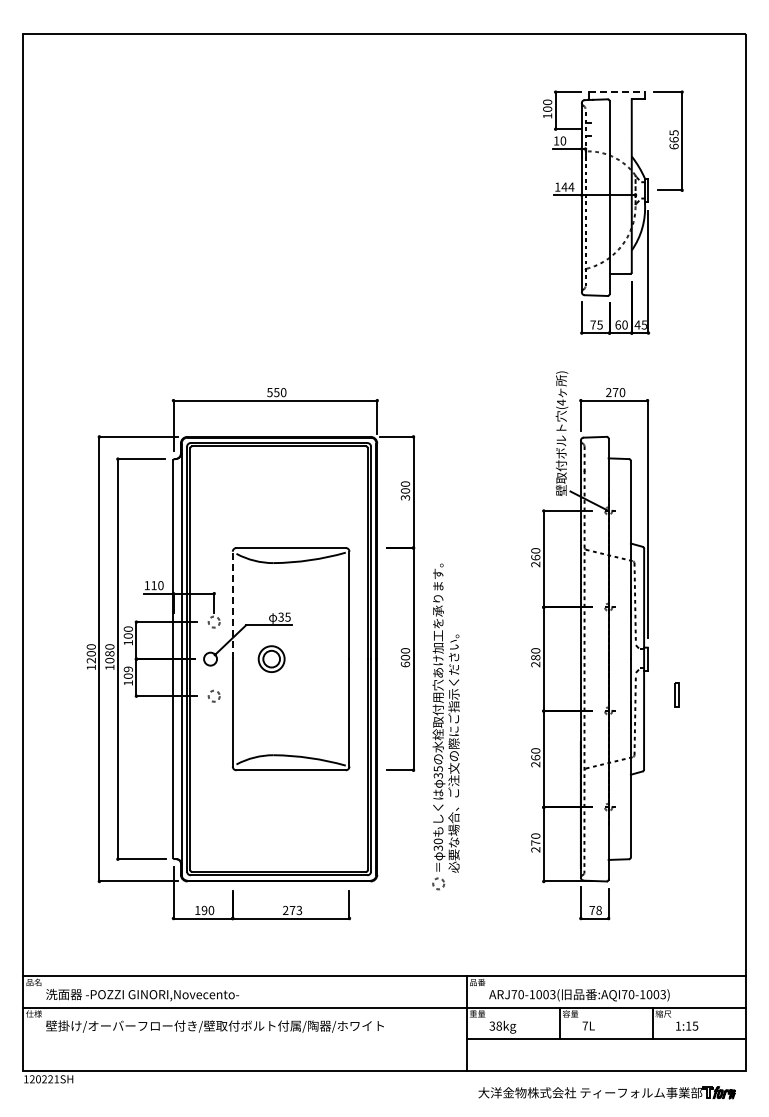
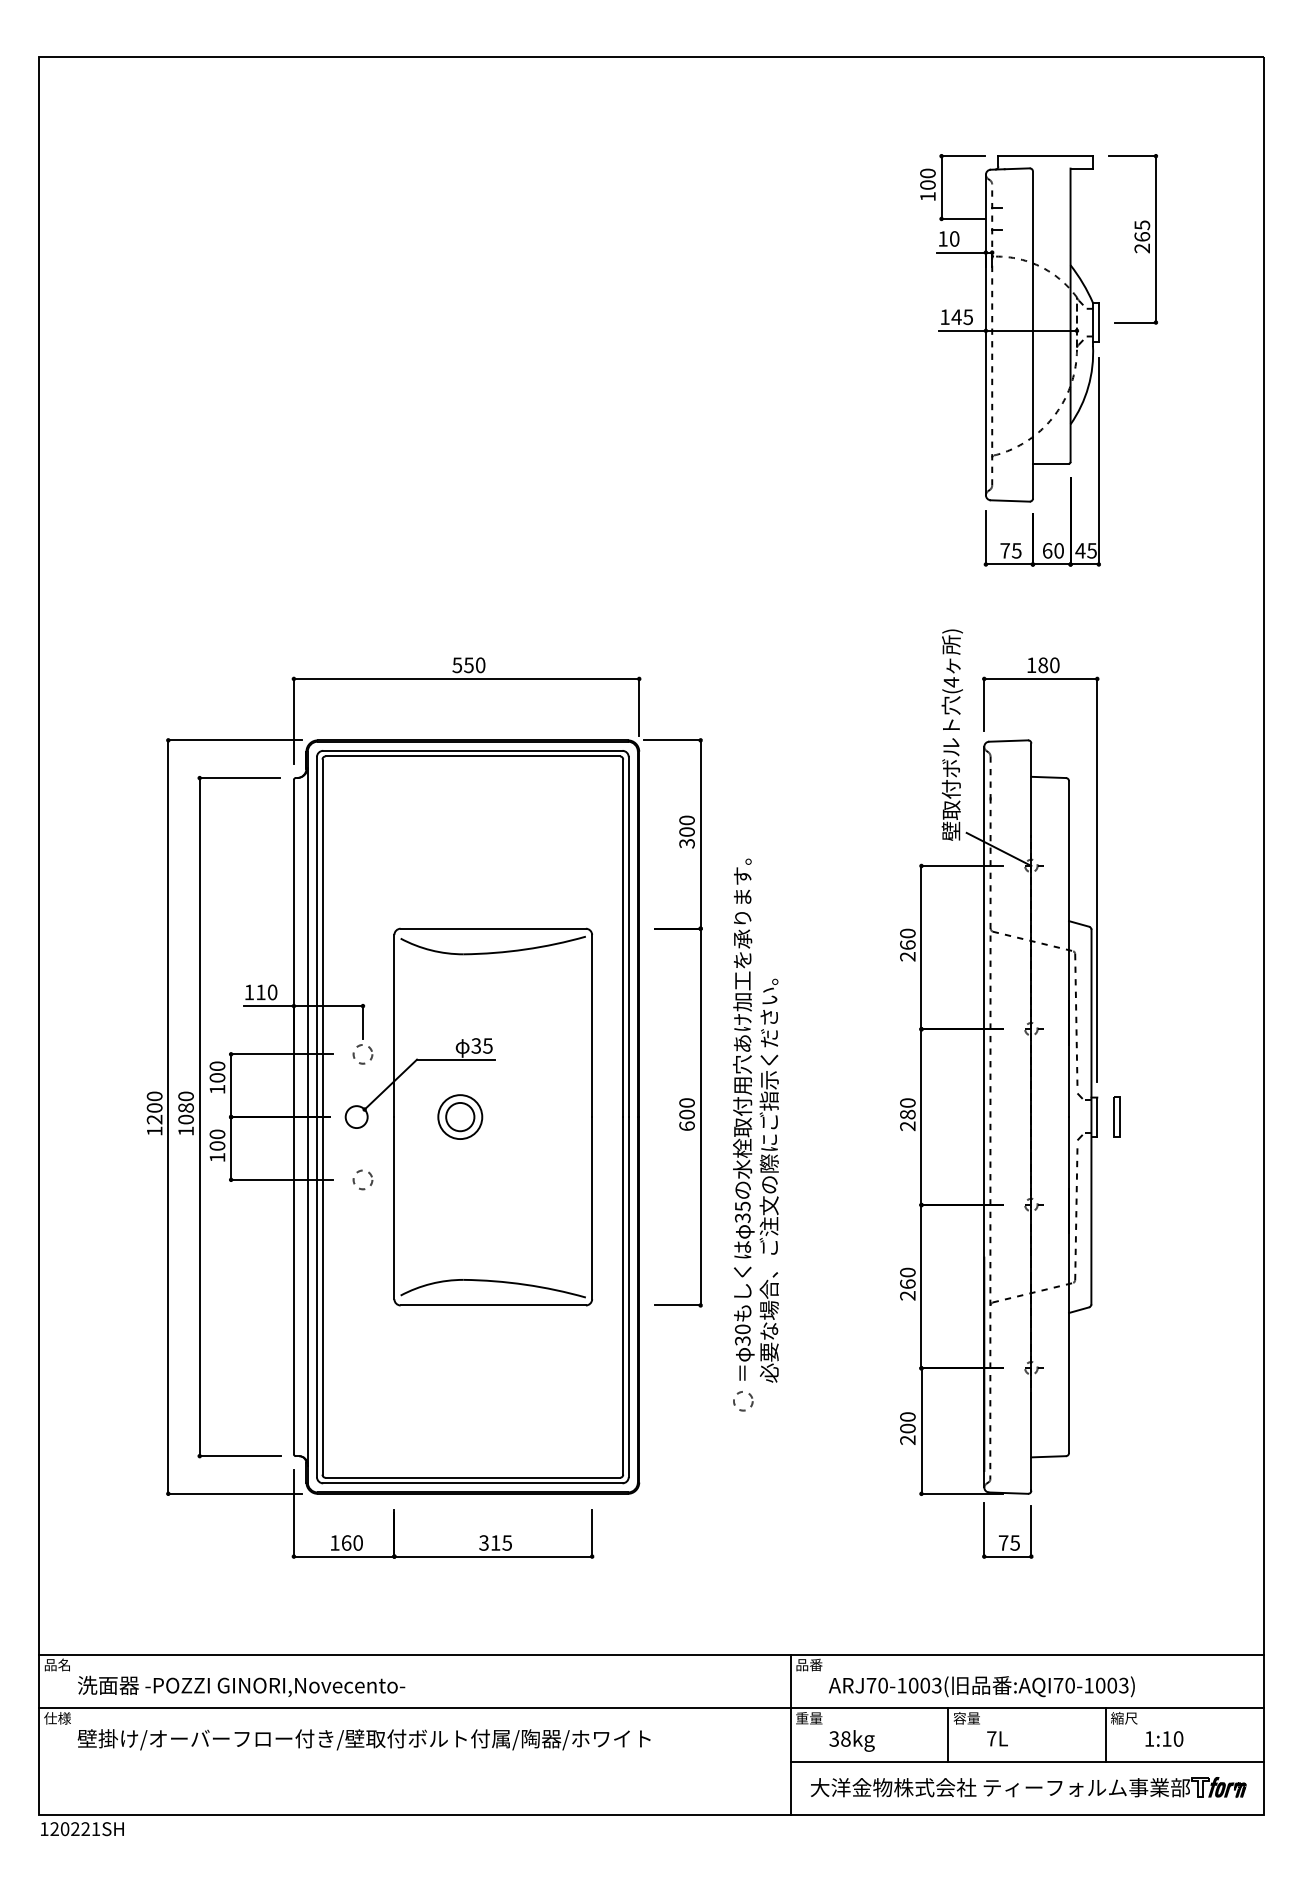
line: (617, 92) -> (1046, 156), dashed -> solid
text: (673, 146) -> (1141, 248), 665 -> 265
text: (571, 186) -> (968, 316), 144 -> 145
text: (612, 392) -> (1037, 665), 270 -> 180
line: (232, 605) -> (393, 1026), dashed -> solid
text: (128, 669) -> (217, 1134), 109 -> 100
part: (676, 694) -> (1115, 1115), moved
part: (445, 726) -> (754, 1134), moved
text: (535, 842) -> (907, 1427), 270 -> 200
text: (598, 909) -> (1014, 1541), 78 -> 75
text: (204, 910) -> (346, 1543), 190 -> 160
text: (292, 910) -> (495, 1543), 273 -> 315
text: (695, 1025) -> (1178, 1737), 1:15 -> 1:10
part: (606, 1092) -> (1027, 1787), moved

